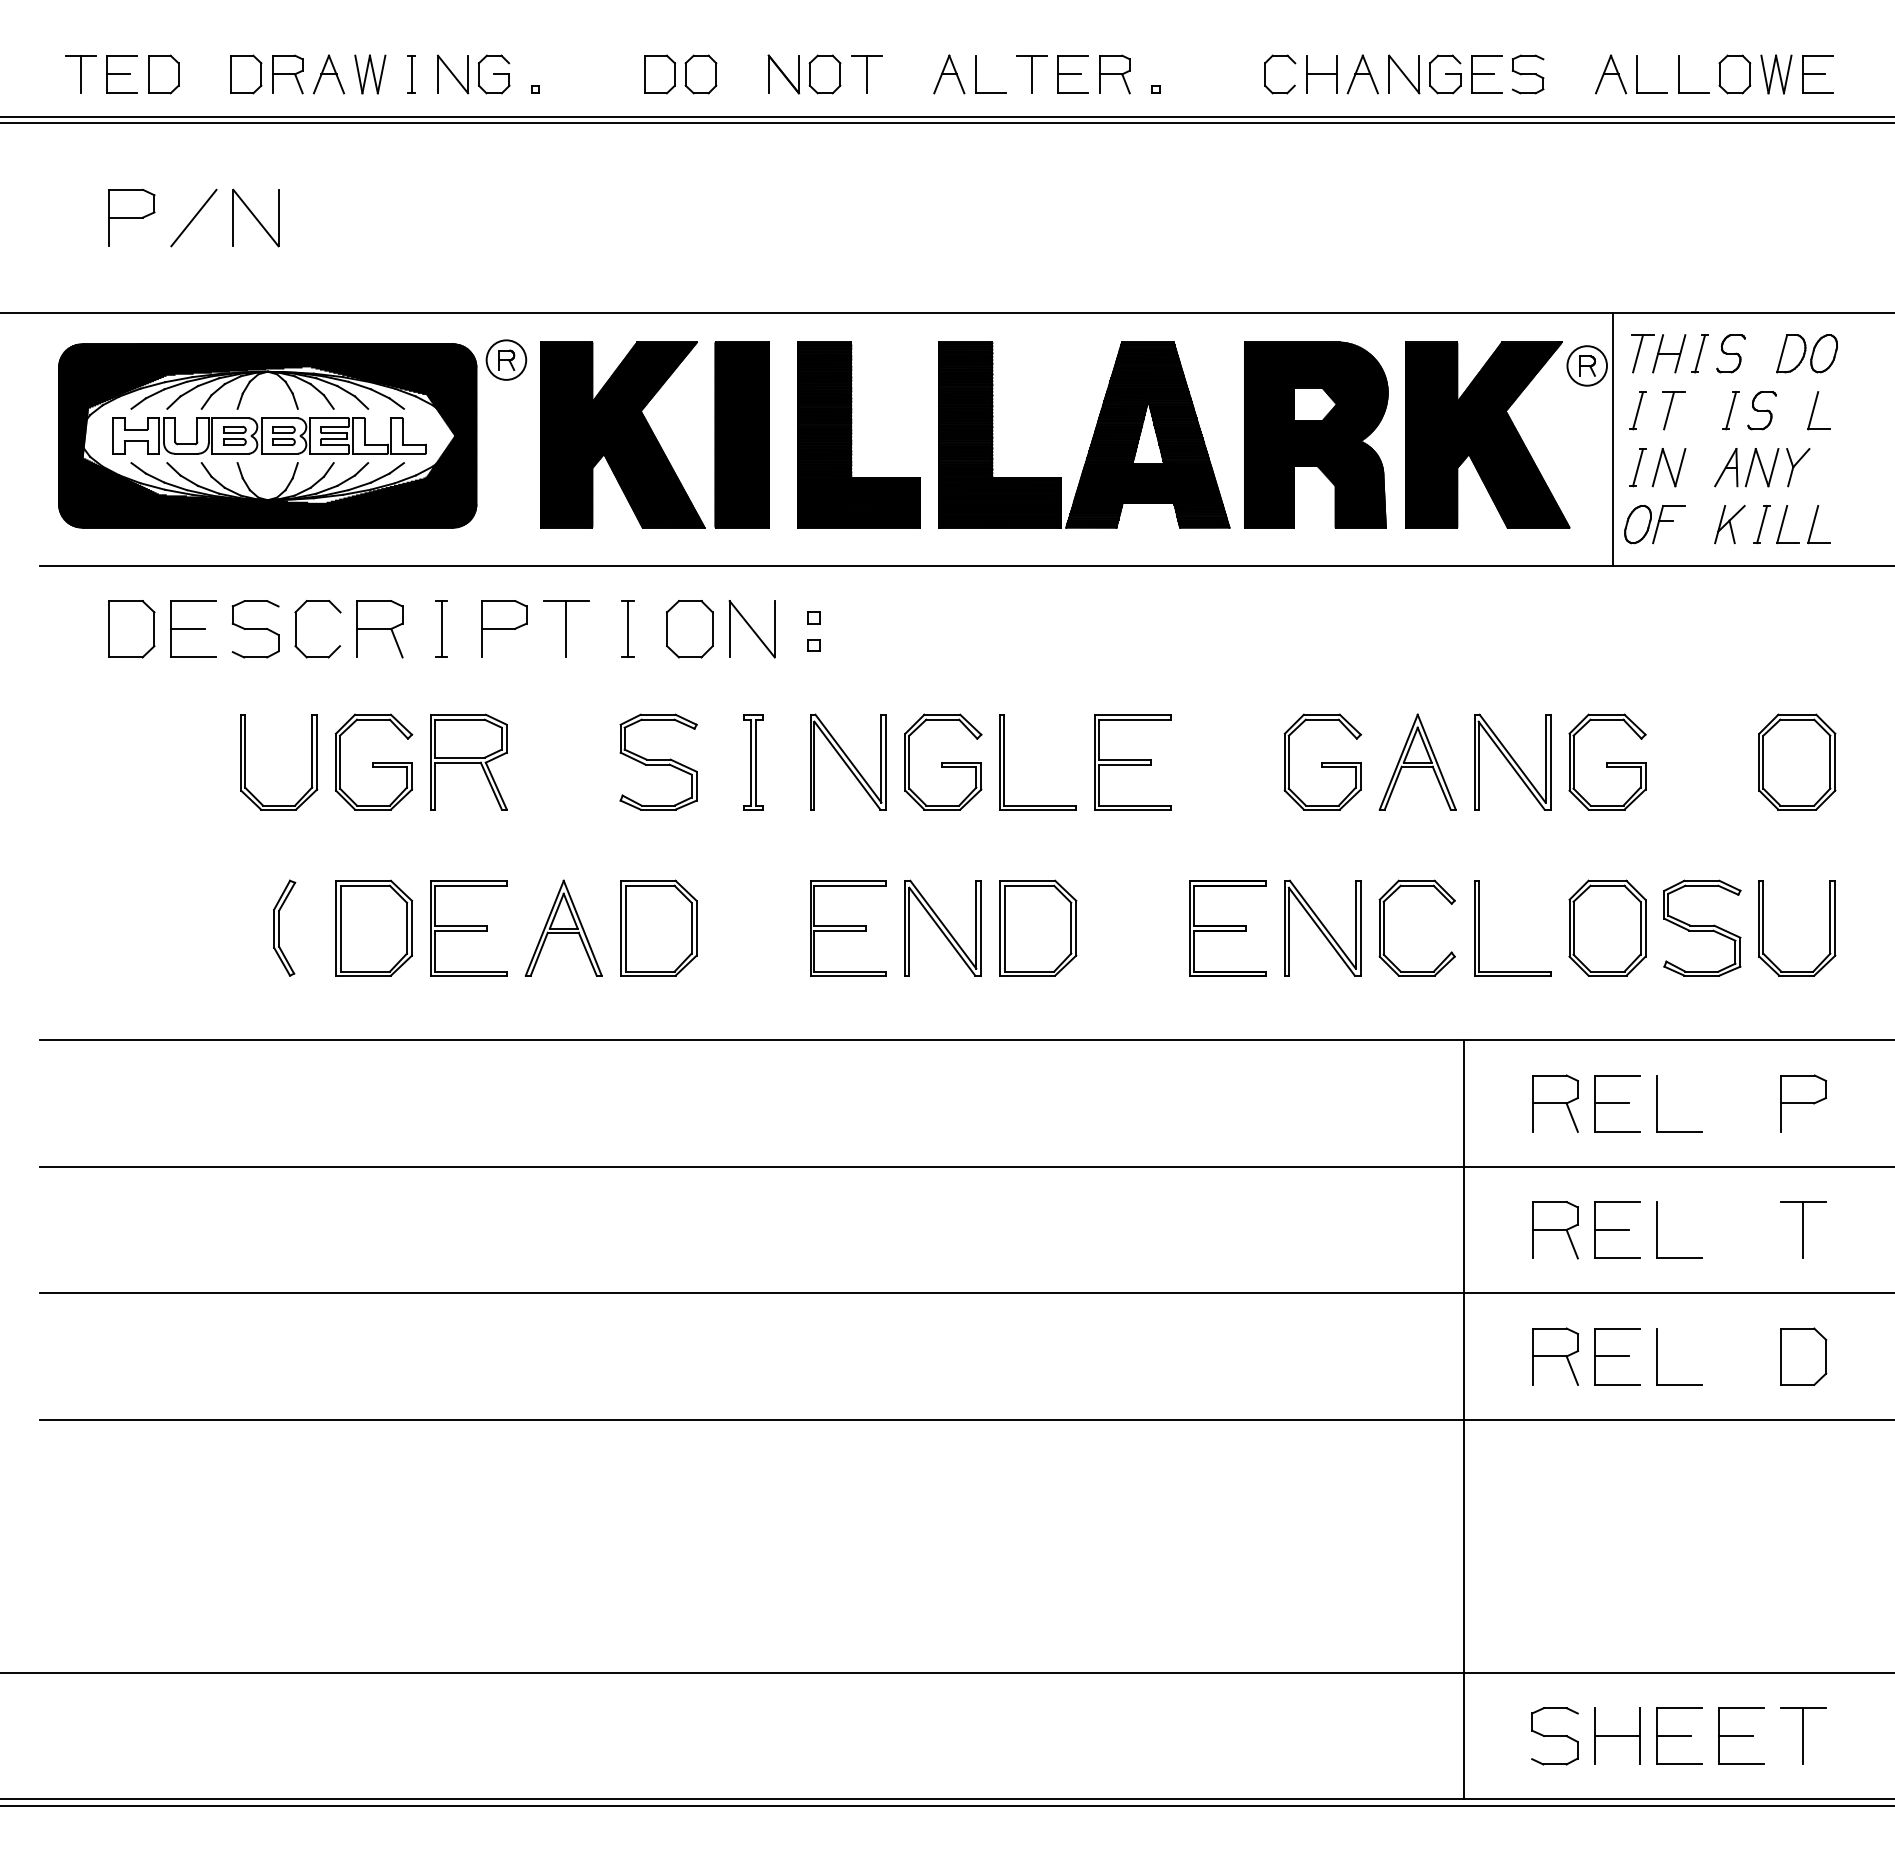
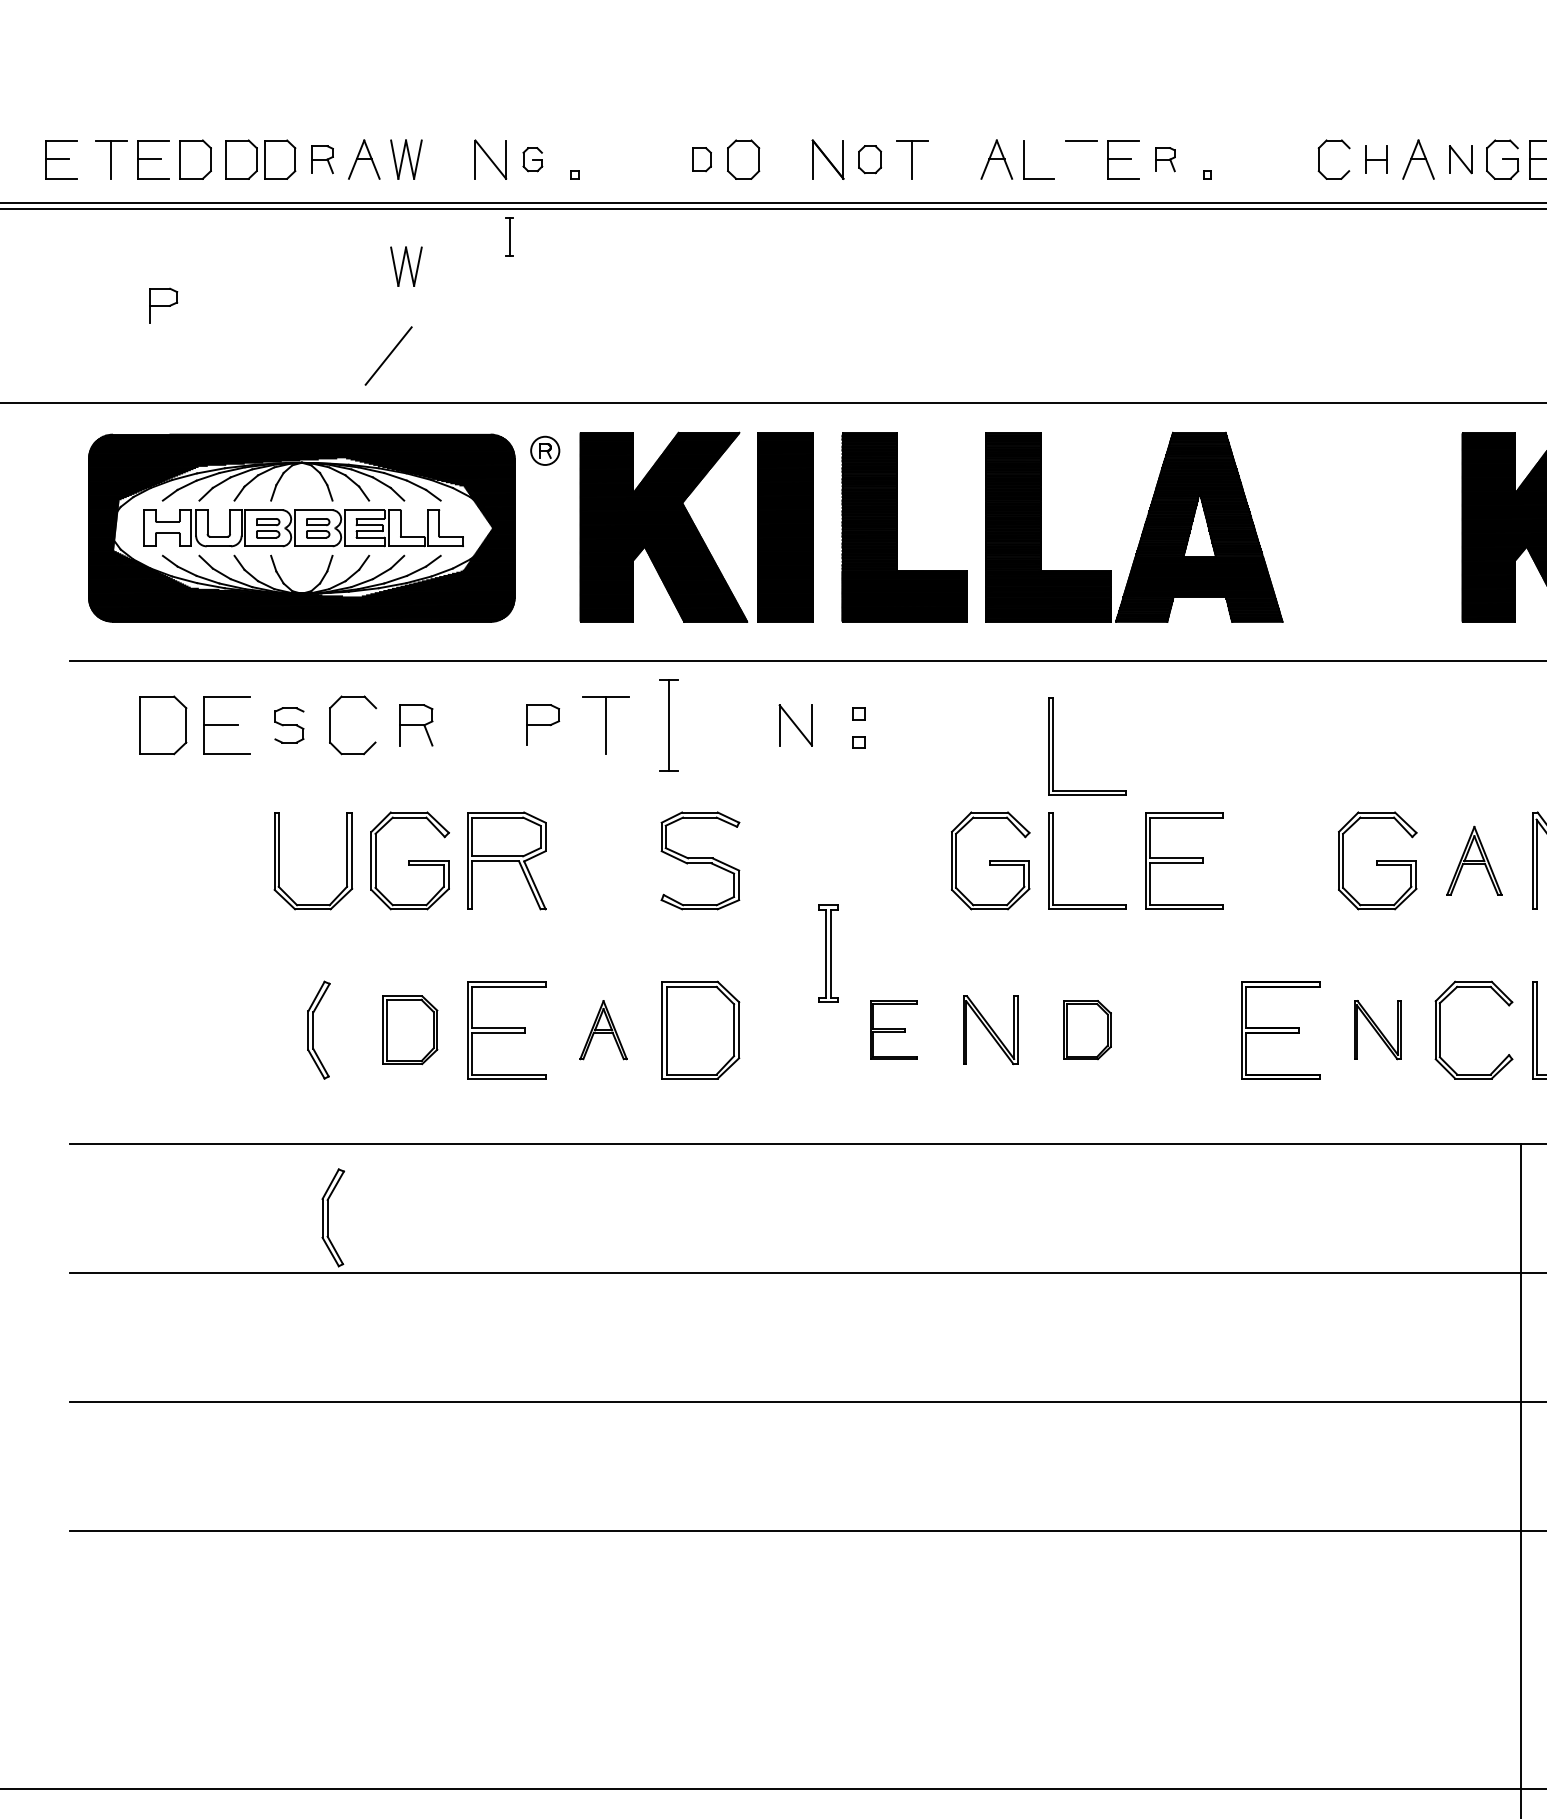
part: (31, 74) -> (60, 159), added
part: (208, 74) -> (241, 159), added
part: (287, 74) -> (321, 159), size x0.7
part: (411, 74) -> (509, 237), moved
part: (494, 74) -> (533, 159), size x0.6
part: (659, 74) -> (701, 159), size x0.6
part: (824, 74) -> (869, 159), size x0.7
line: (1032, 74) -> (1081, 159), removed
part: (1114, 74) -> (1165, 159), size x0.6
part: (1321, 74) -> (1376, 159), size x0.7
part: (1404, 74) -> (1460, 159), size x0.7
part: (370, 179) -> (406, 266), added
part: (131, 217) -> (162, 305), size x0.6
line: (193, 217) -> (388, 355), moved
part: (255, 217) -> (289, 305), removed
part: (506, 359) -> (545, 450), size x0.7
part: (1316, 434) -> (1371, 526), removed
part: (441, 628) -> (479, 724), removed
part: (504, 628) -> (543, 724), size x0.7
part: (627, 628) -> (668, 724), size x1.6
part: (255, 629) -> (289, 725), size x0.6
part: (379, 629) -> (415, 725), size x0.7
part: (689, 629) -> (731, 725), removed
part: (751, 629) -> (795, 725), size x0.7
part: (1004, 650) -> (1053, 747), added
part: (848, 761) -> (894, 860), removed
part: (1417, 761) -> (1474, 860), size x0.7
part: (753, 762) -> (828, 954), moved
part: (373, 927) -> (409, 1029), size x0.7
part: (563, 927) -> (603, 1029), size x0.6
part: (942, 927) -> (989, 1029), size x0.7
part: (1038, 927) -> (1087, 1029), size x0.6
part: (1322, 927) -> (1377, 1029), size x0.6
part: (848, 928) -> (894, 1030), size x0.6
part: (298, 1111) -> (333, 1217), added

